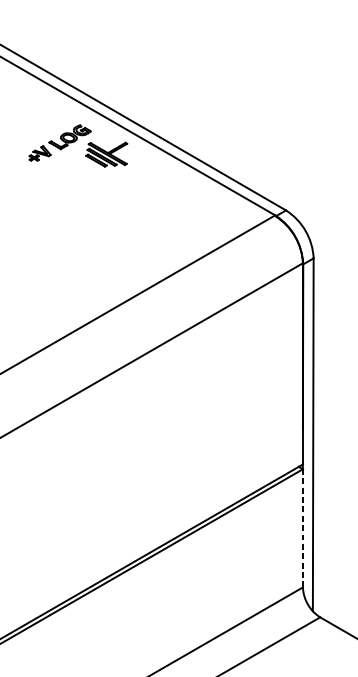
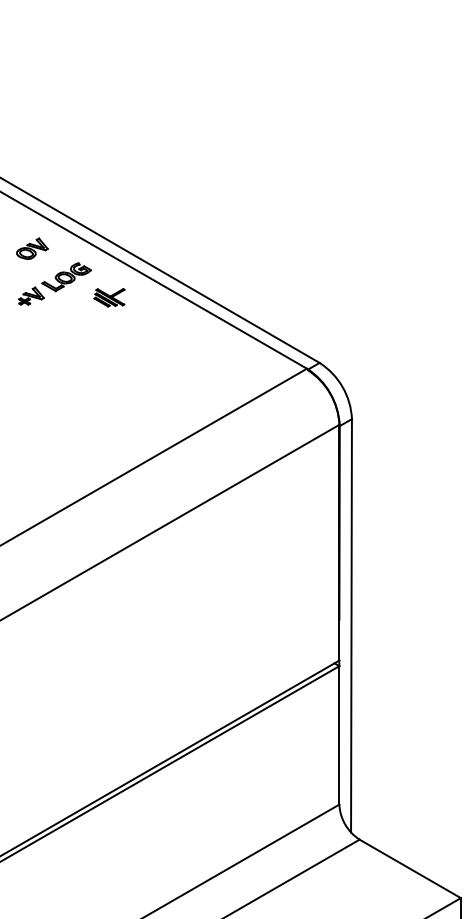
part: (40, 112) -> (32, 248), added
part: (106, 154) -> (109, 297), size x0.62
line: (303, 527) -> (339, 734), dashed -> solid

